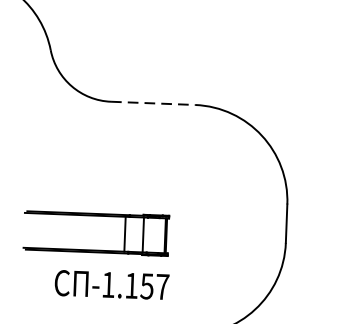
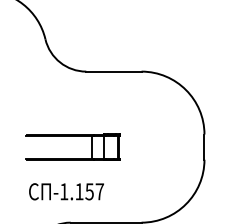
line: (152, 103) -> (113, 71), dashed -> solid
part: (96, 216) -> (72, 136), moved
text: (111, 284) -> (66, 191), moved

